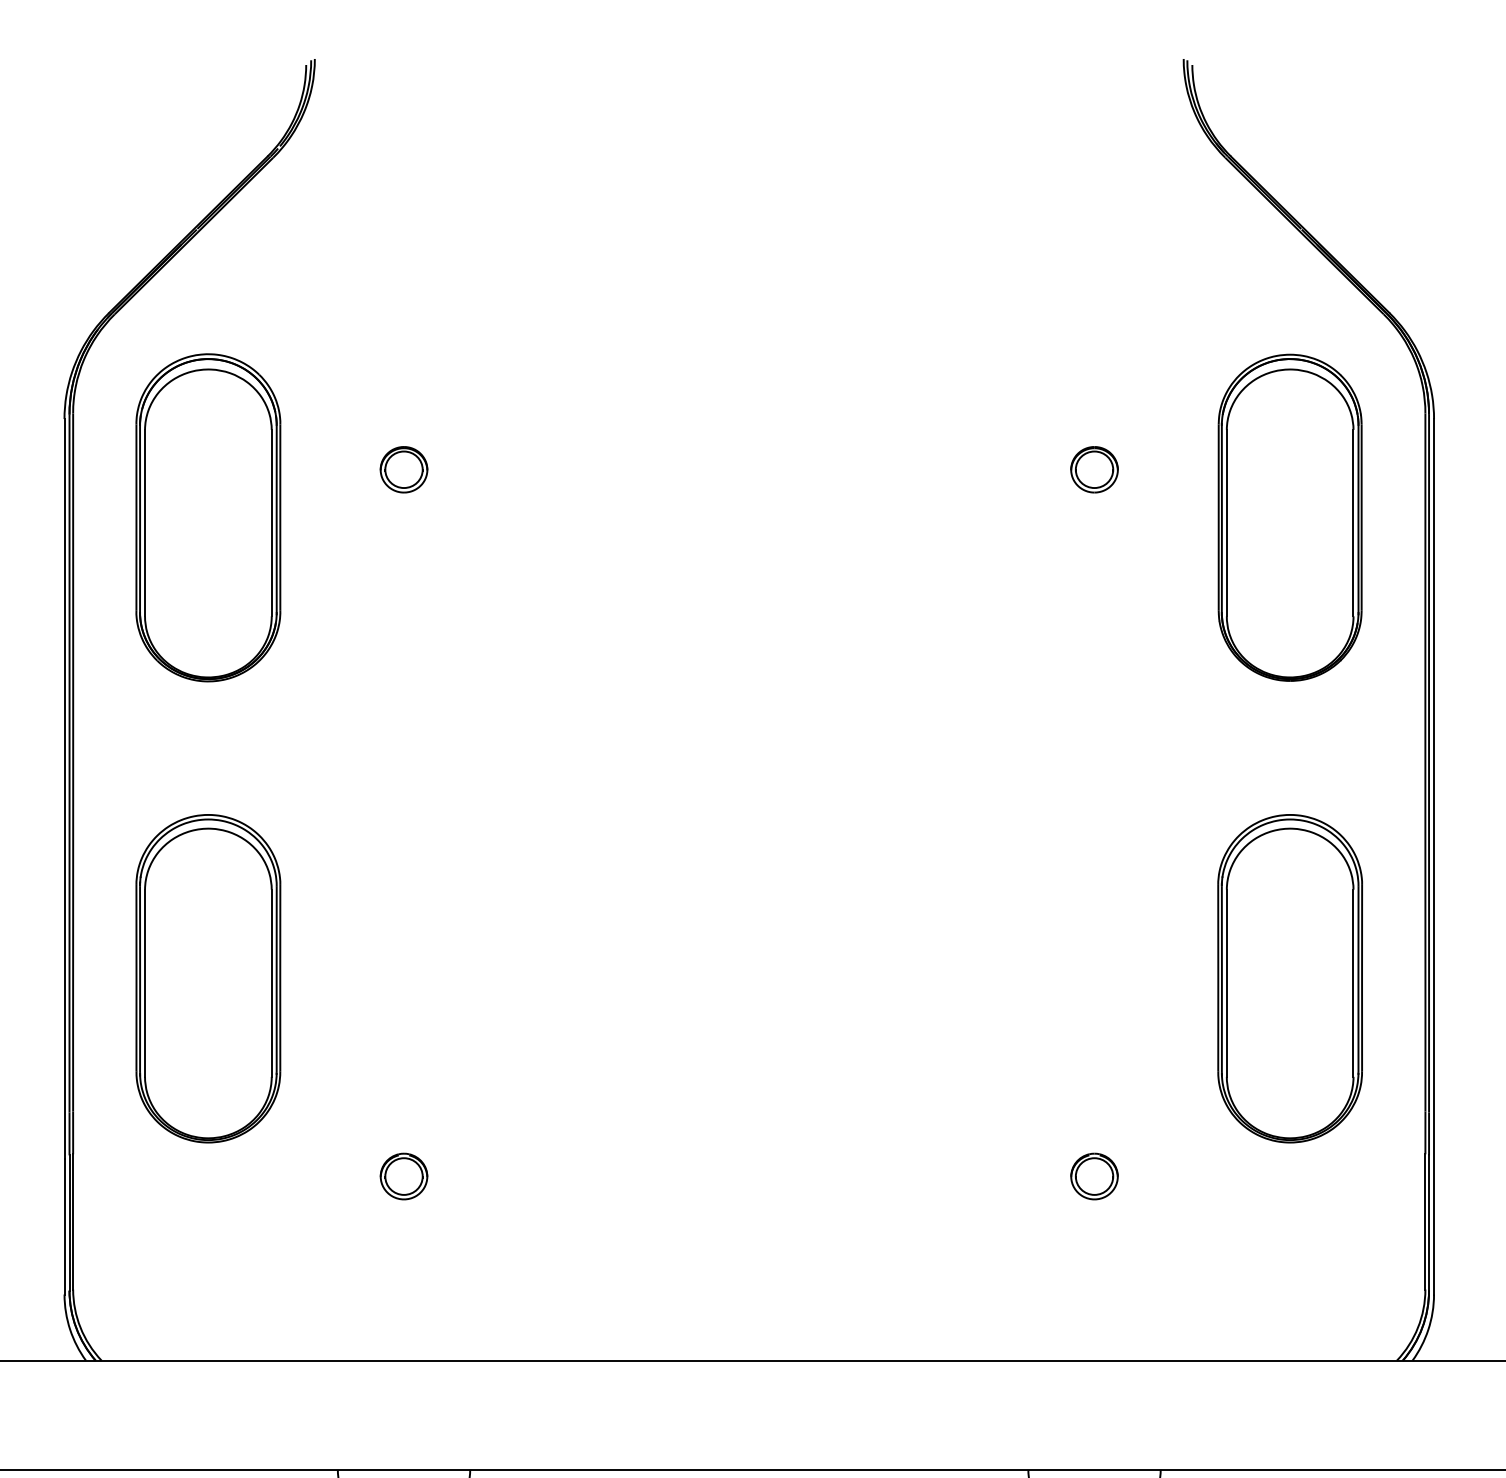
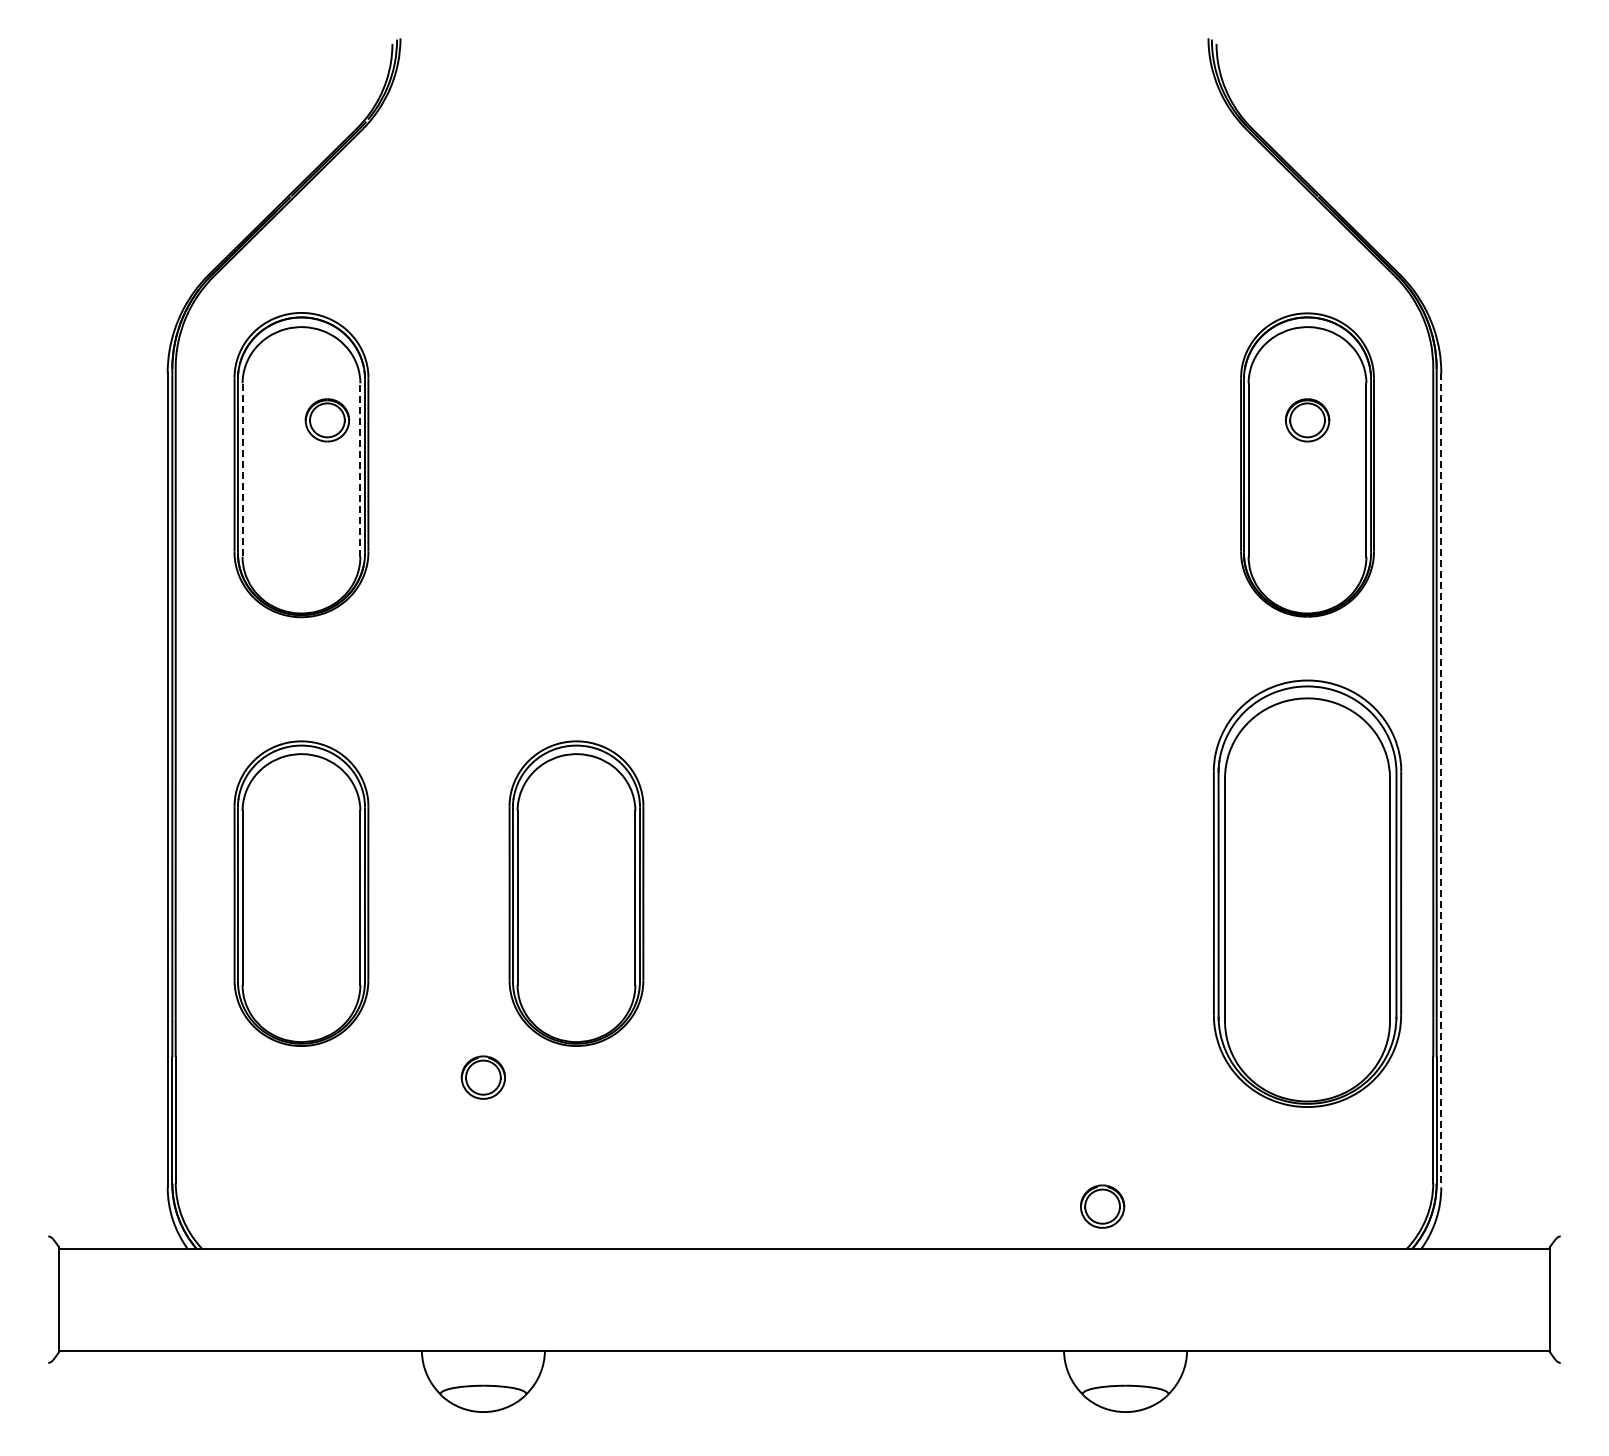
part: (404, 469) -> (327, 420), moved
part: (1094, 469) -> (1307, 420), moved
line: (271, 522) -> (360, 469), solid -> dashed
line: (144, 523) -> (242, 470), solid -> dashed
line: (1434, 857) -> (1441, 780), solid -> dashed
part: (504, 978) -> (576, 893), added
part: (1290, 978) -> (1307, 893), size x1.4
part: (1094, 1176) -> (1102, 1206), moved

